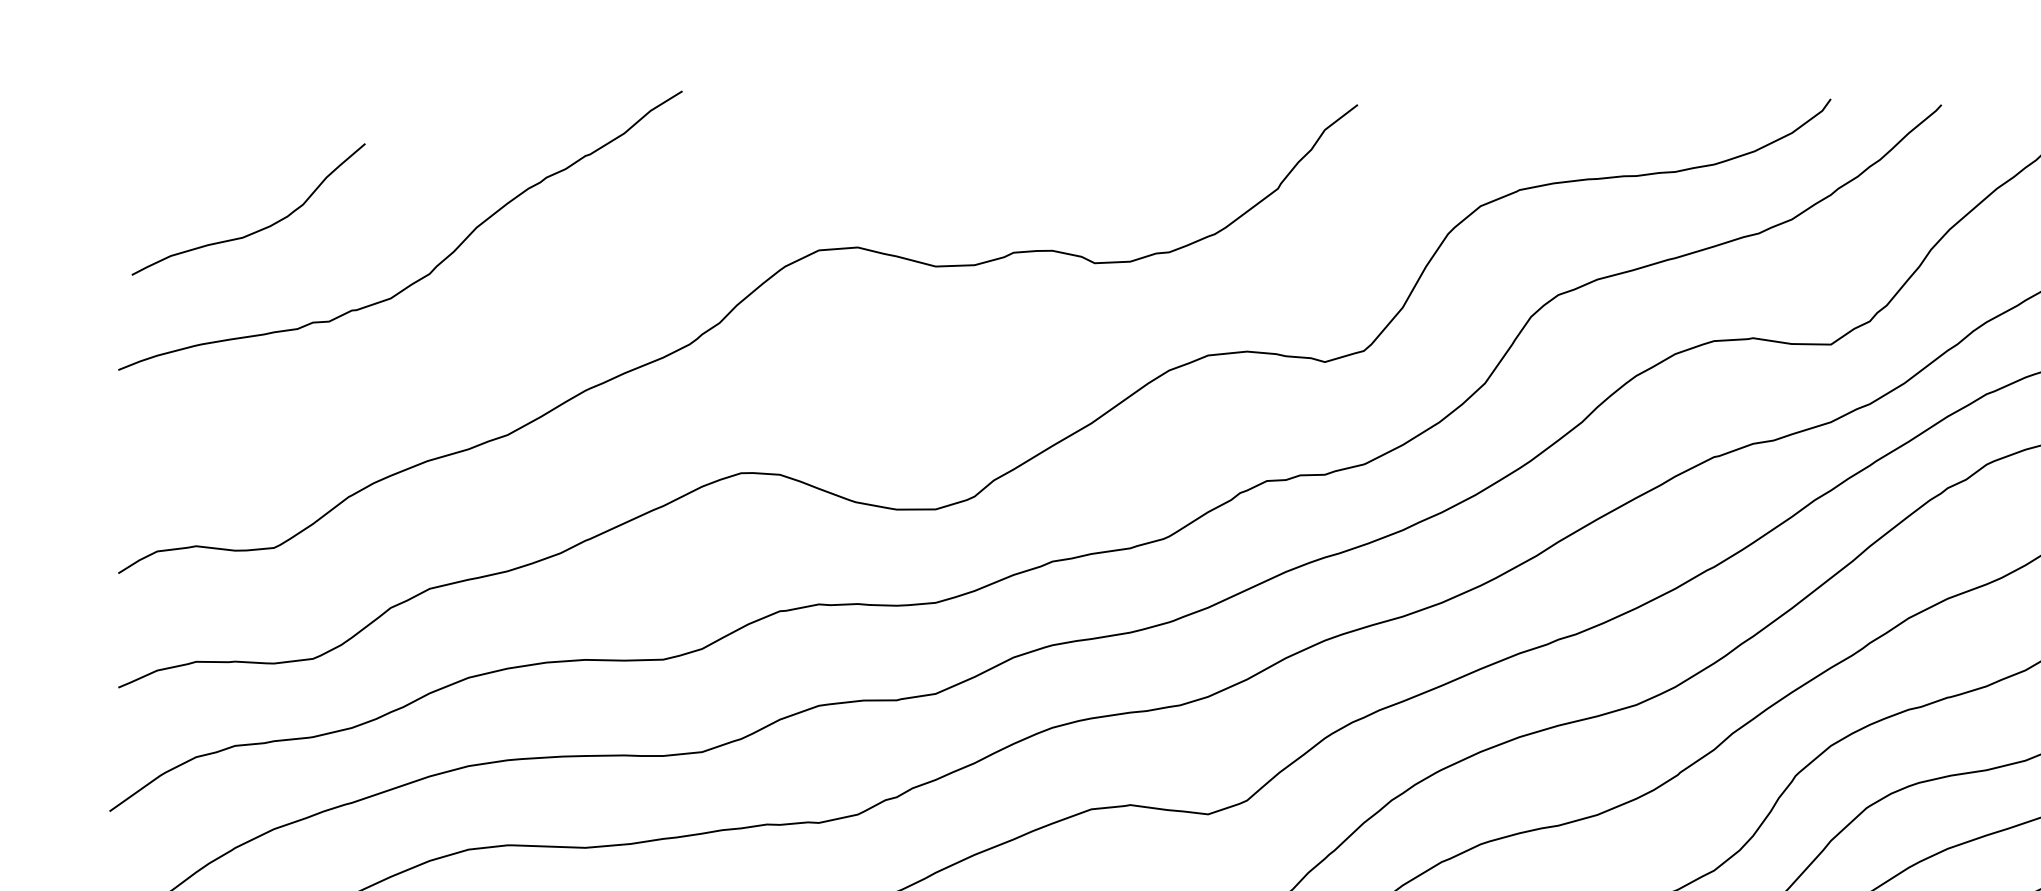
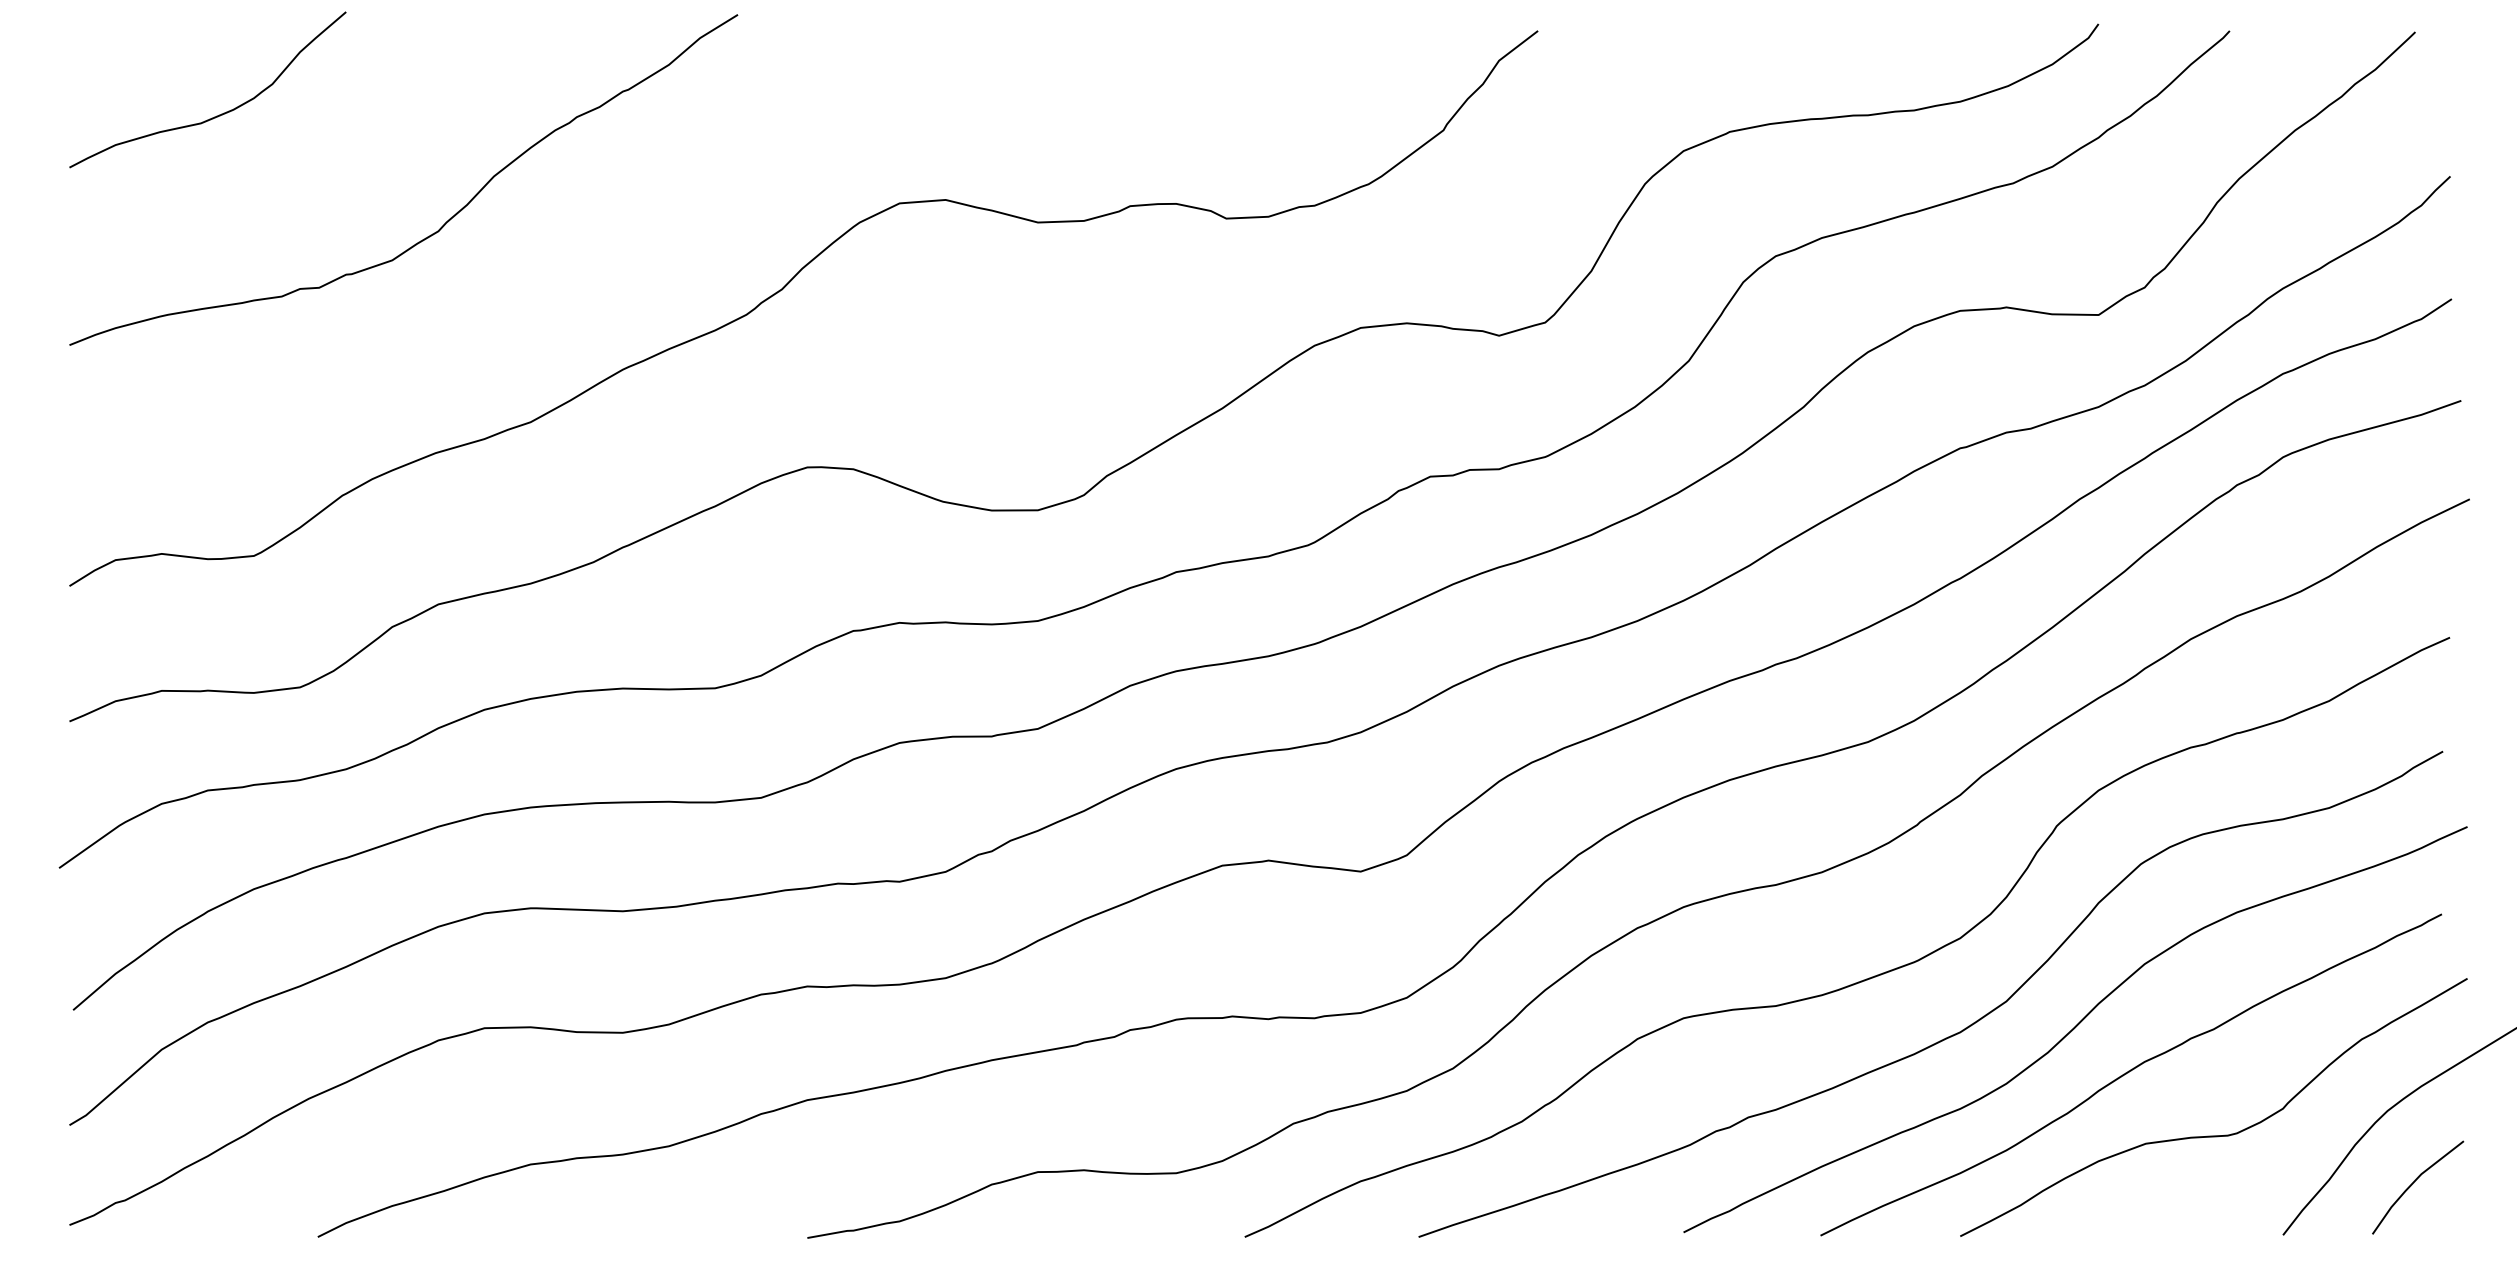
curve: (255, 231) -> (216, 115), moved

